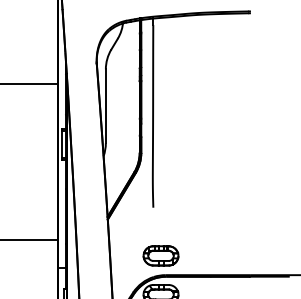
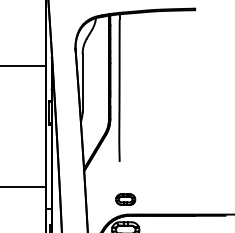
part: (160, 255) -> (125, 199), size x0.7

